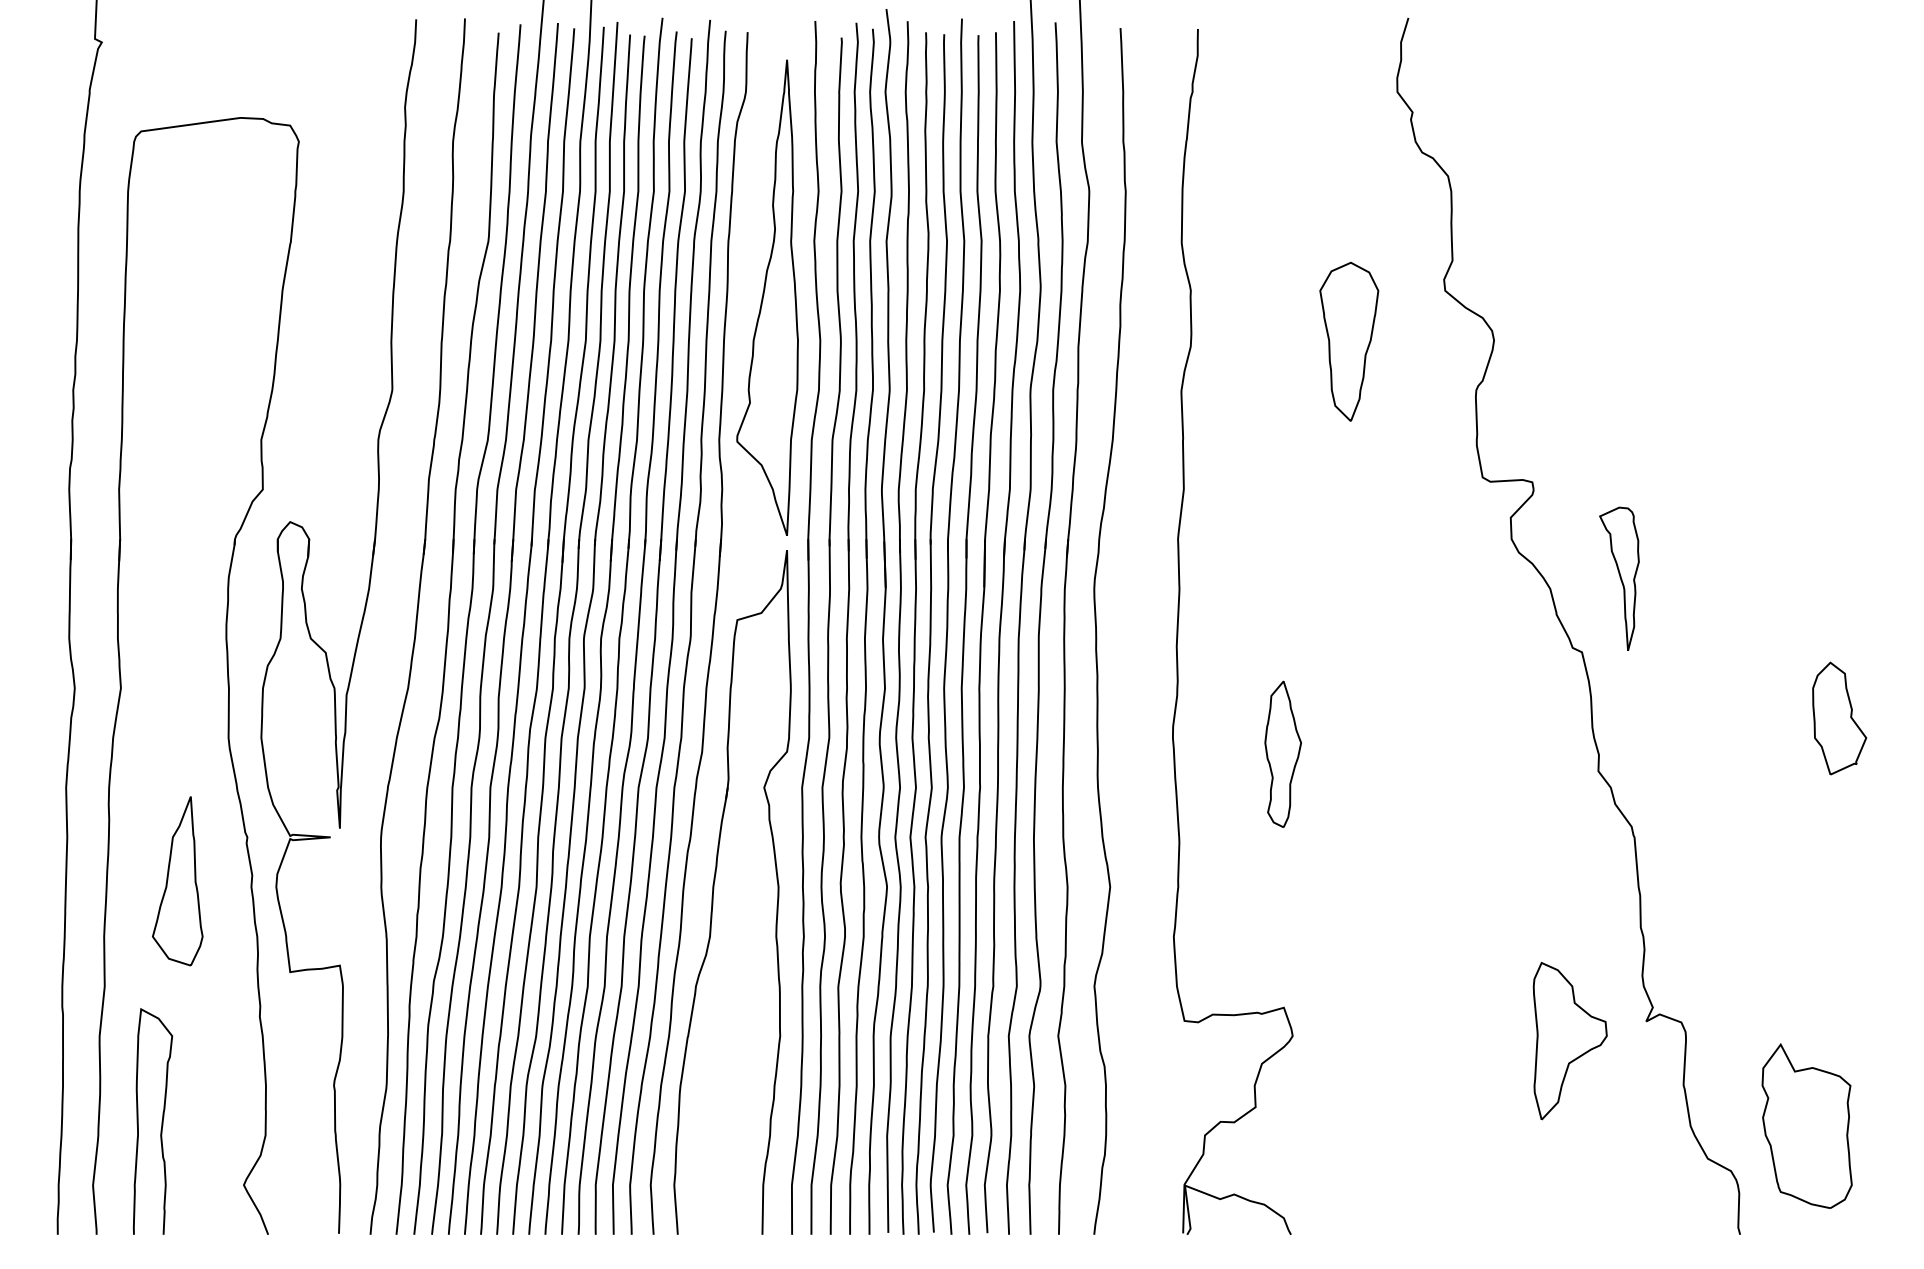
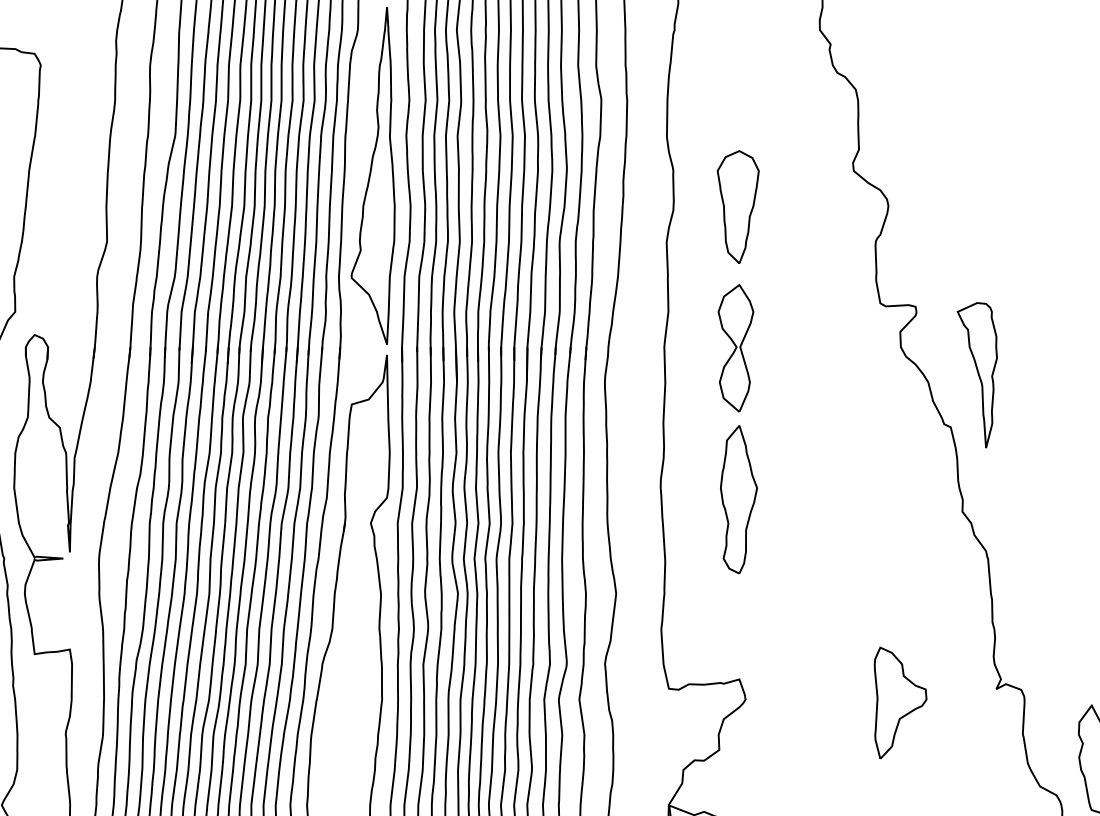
part: (1349, 341) -> (738, 206), moved
part: (1278, 540) -> (735, 348), added
part: (1619, 578) -> (977, 375), size x1.43
part: (1282, 754) -> (738, 499), size x1.43
part: (1569, 1040) -> (900, 702), moved

